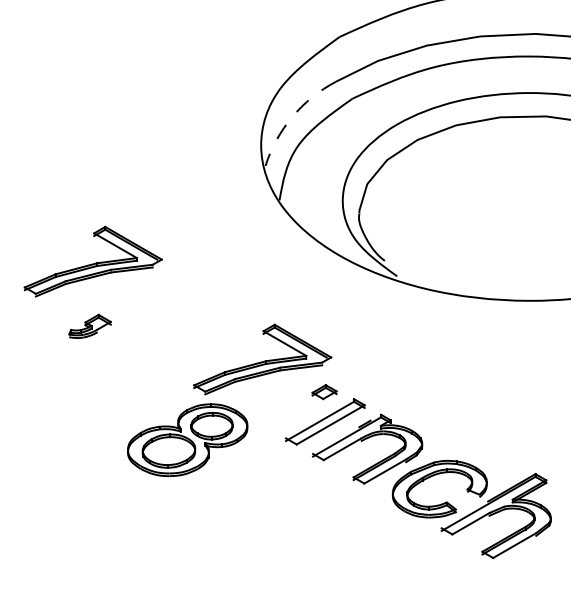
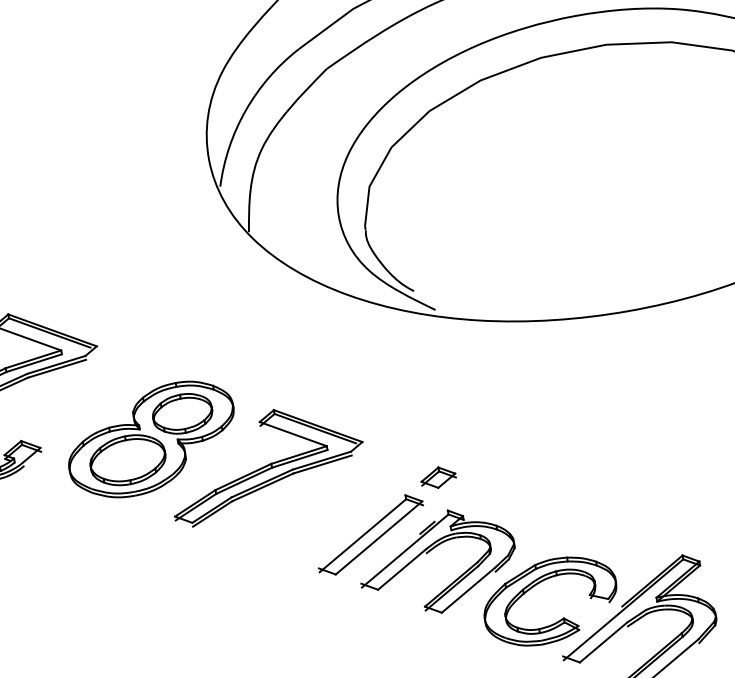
arc: (292, 116) -> (245, 109), dashed -> solid
part: (324, 392) -> (438, 478), moved
part: (187, 439) -> (151, 439), moved

